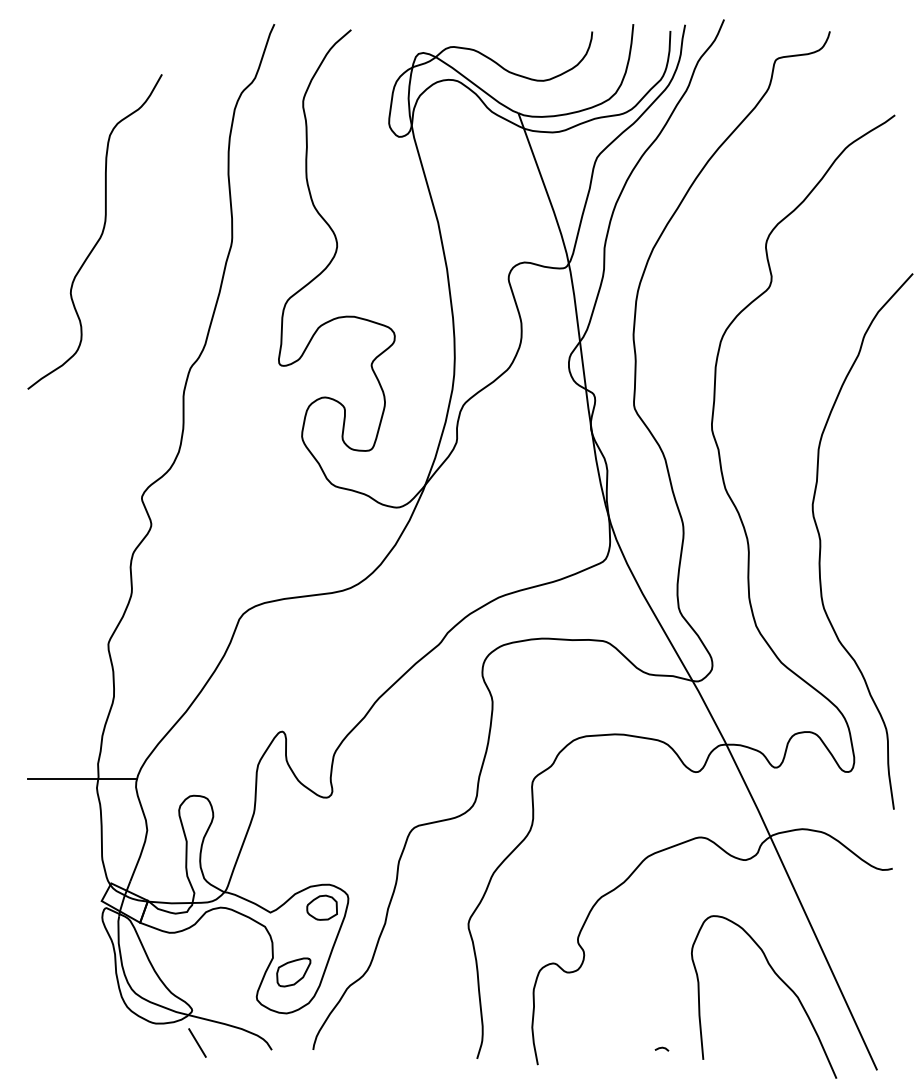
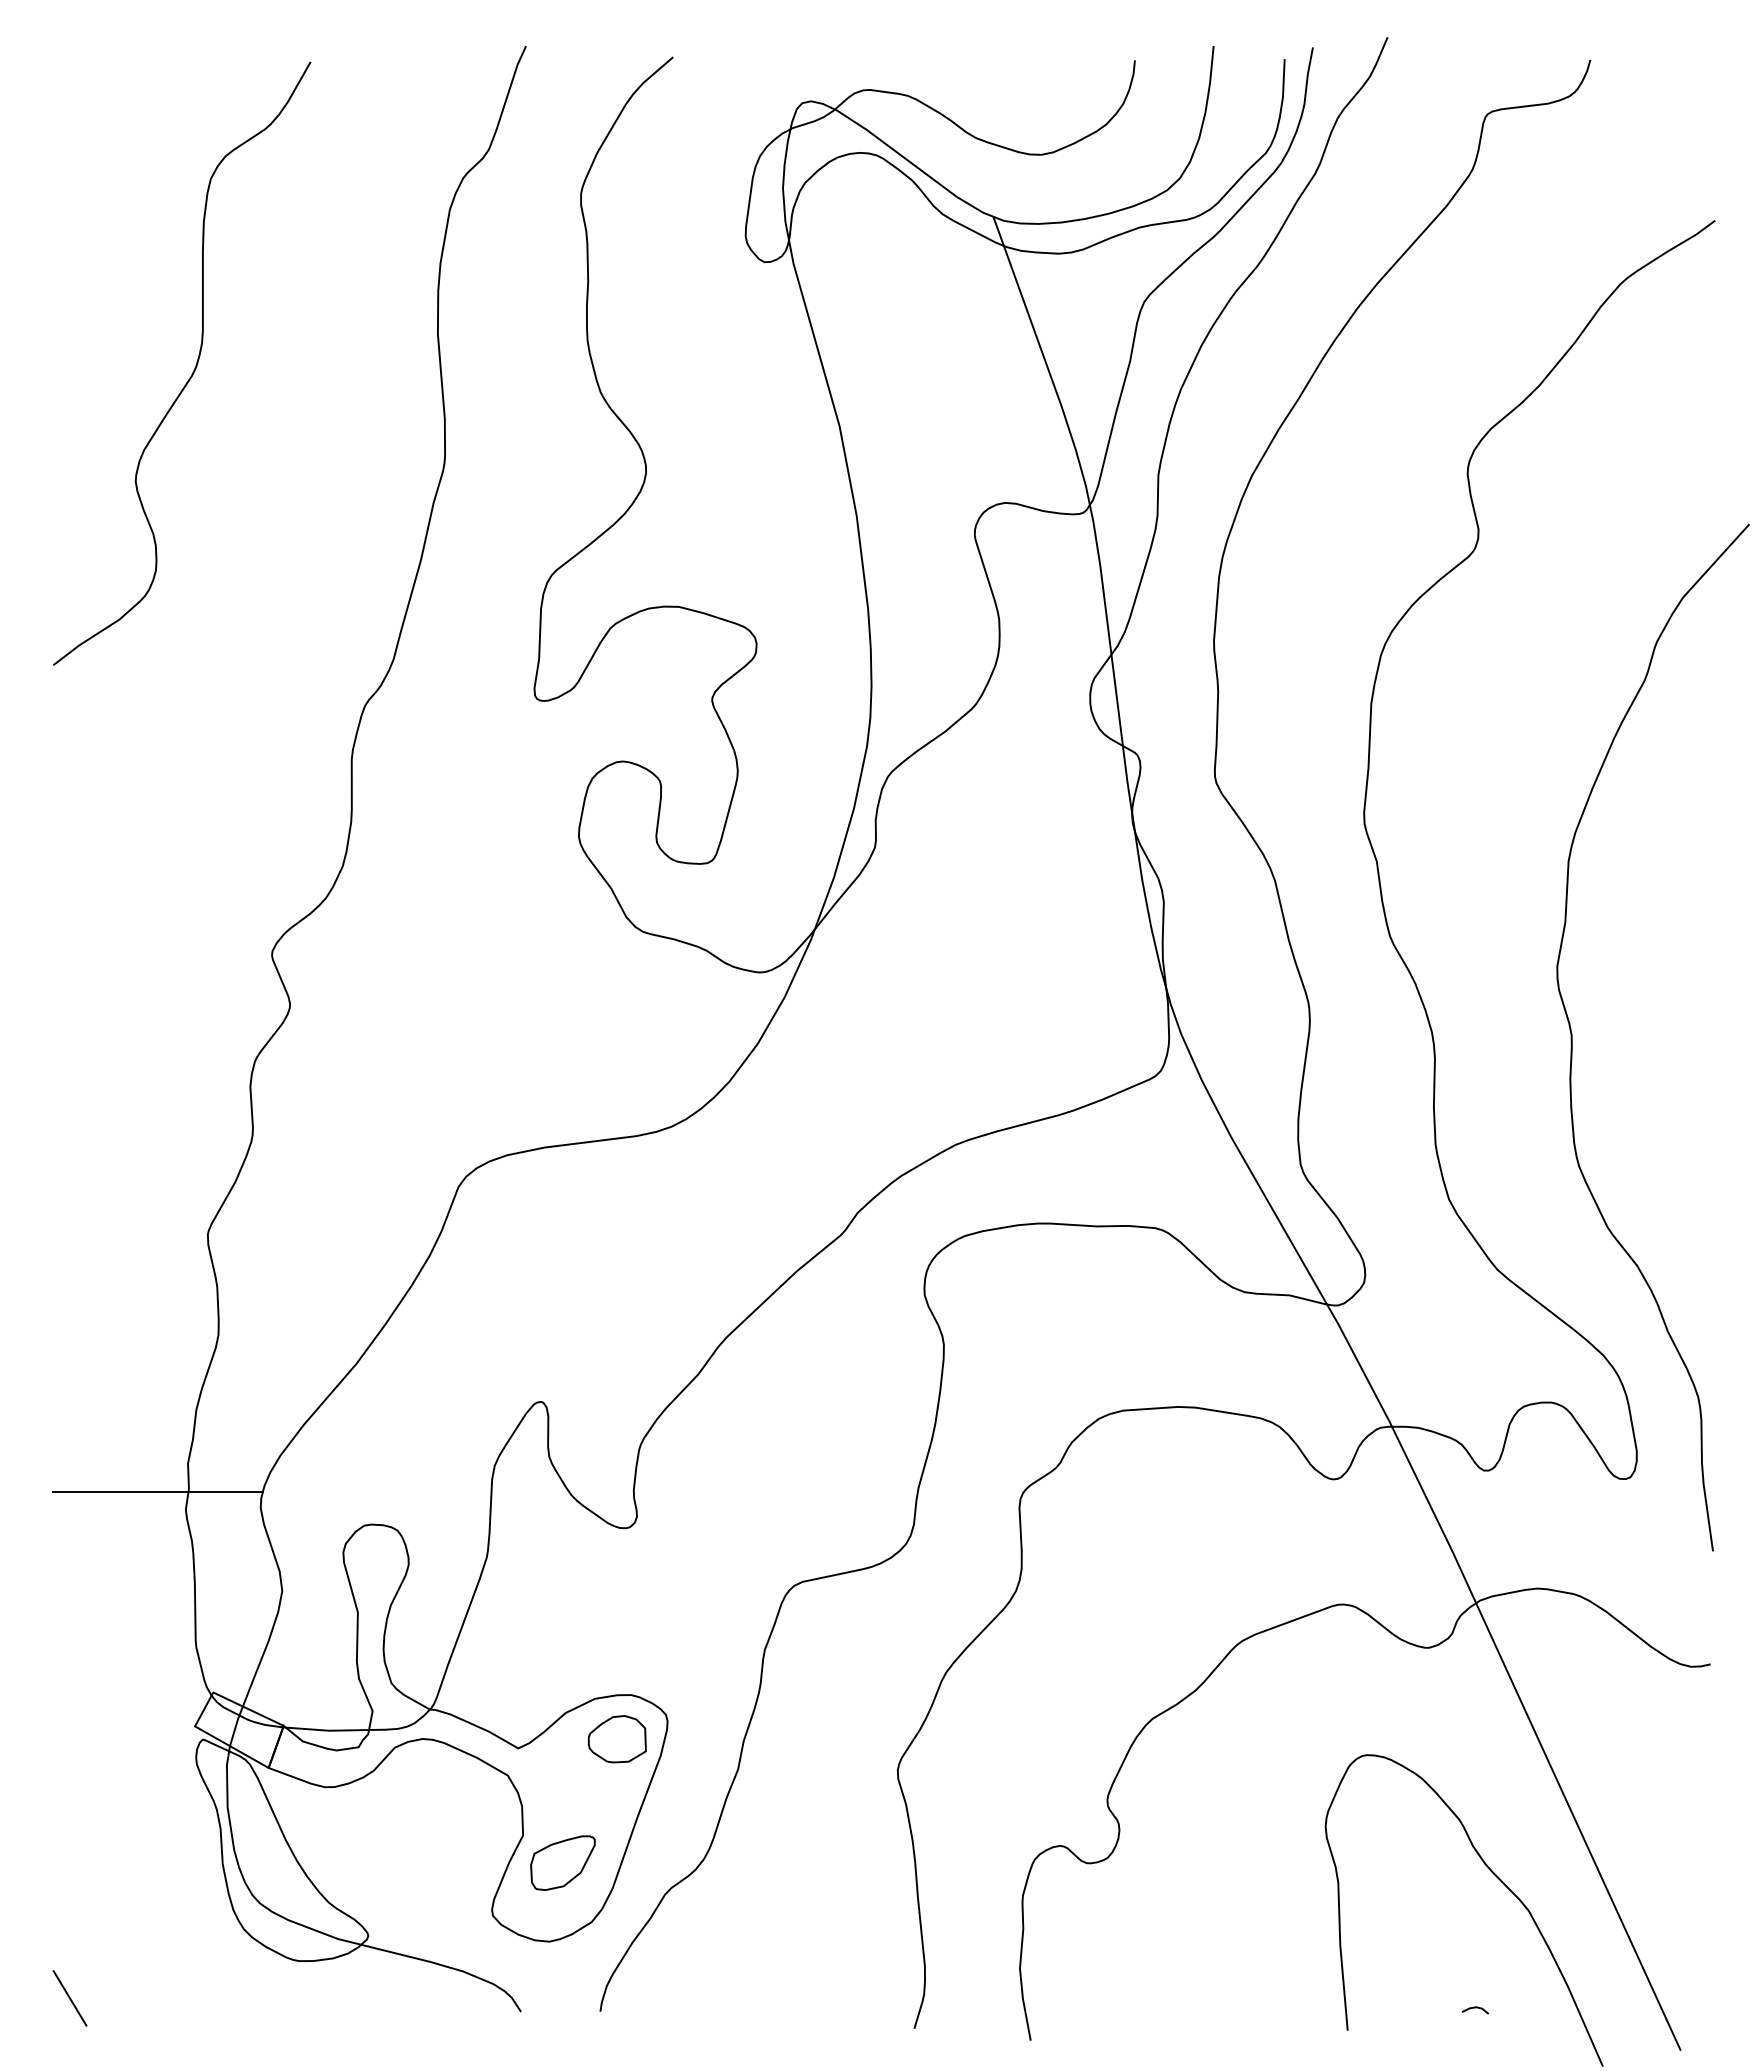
curve: (100, 234) -> (192, 368), moved
line: (197, 1042) -> (70, 1997), moved
line: (661, 1048) -> (1474, 2008), moved

